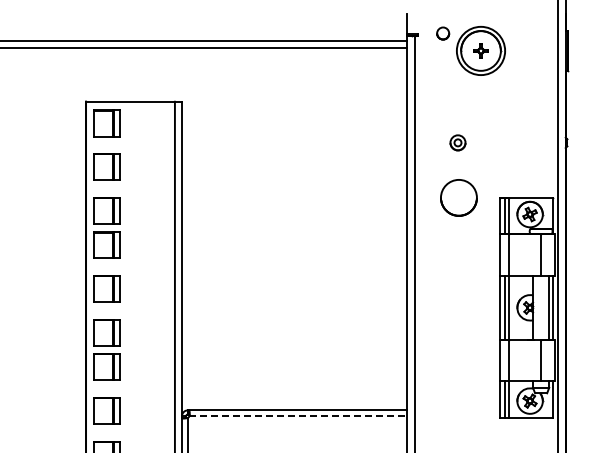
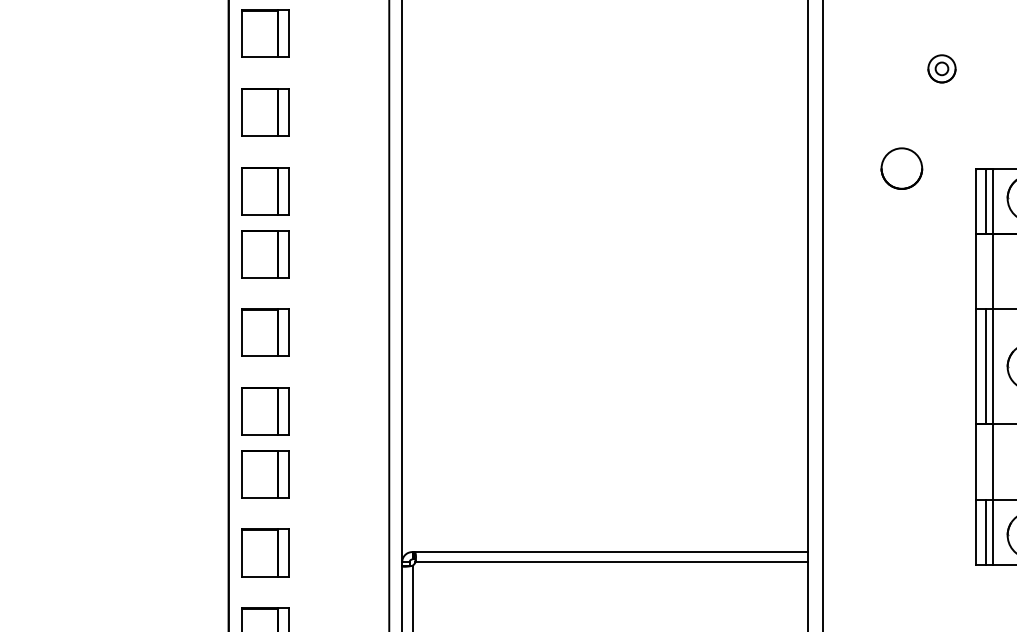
part: (457, 142) -> (941, 68), moved
circle: (458, 198) -> (901, 169), size x0.62
line: (298, 416) -> (612, 563), dashed -> solid

